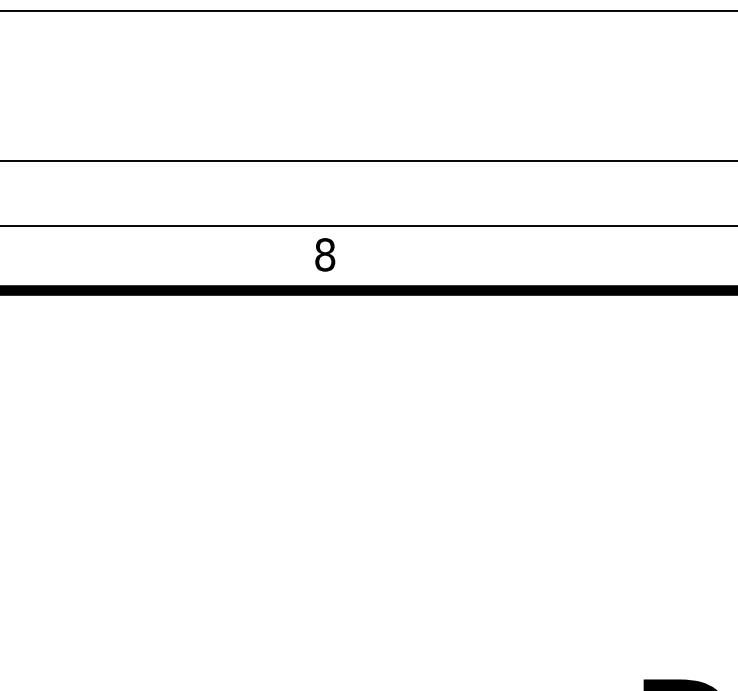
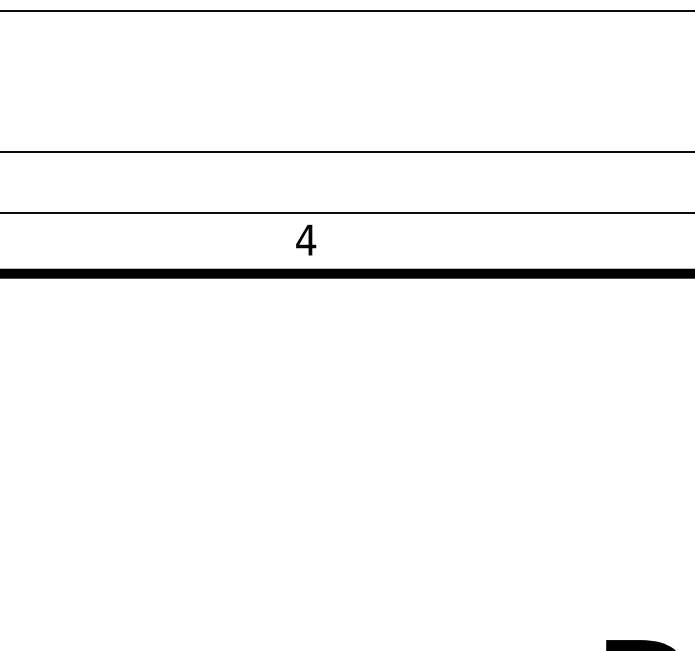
text: (325, 254) -> (306, 239), 8 -> 4

